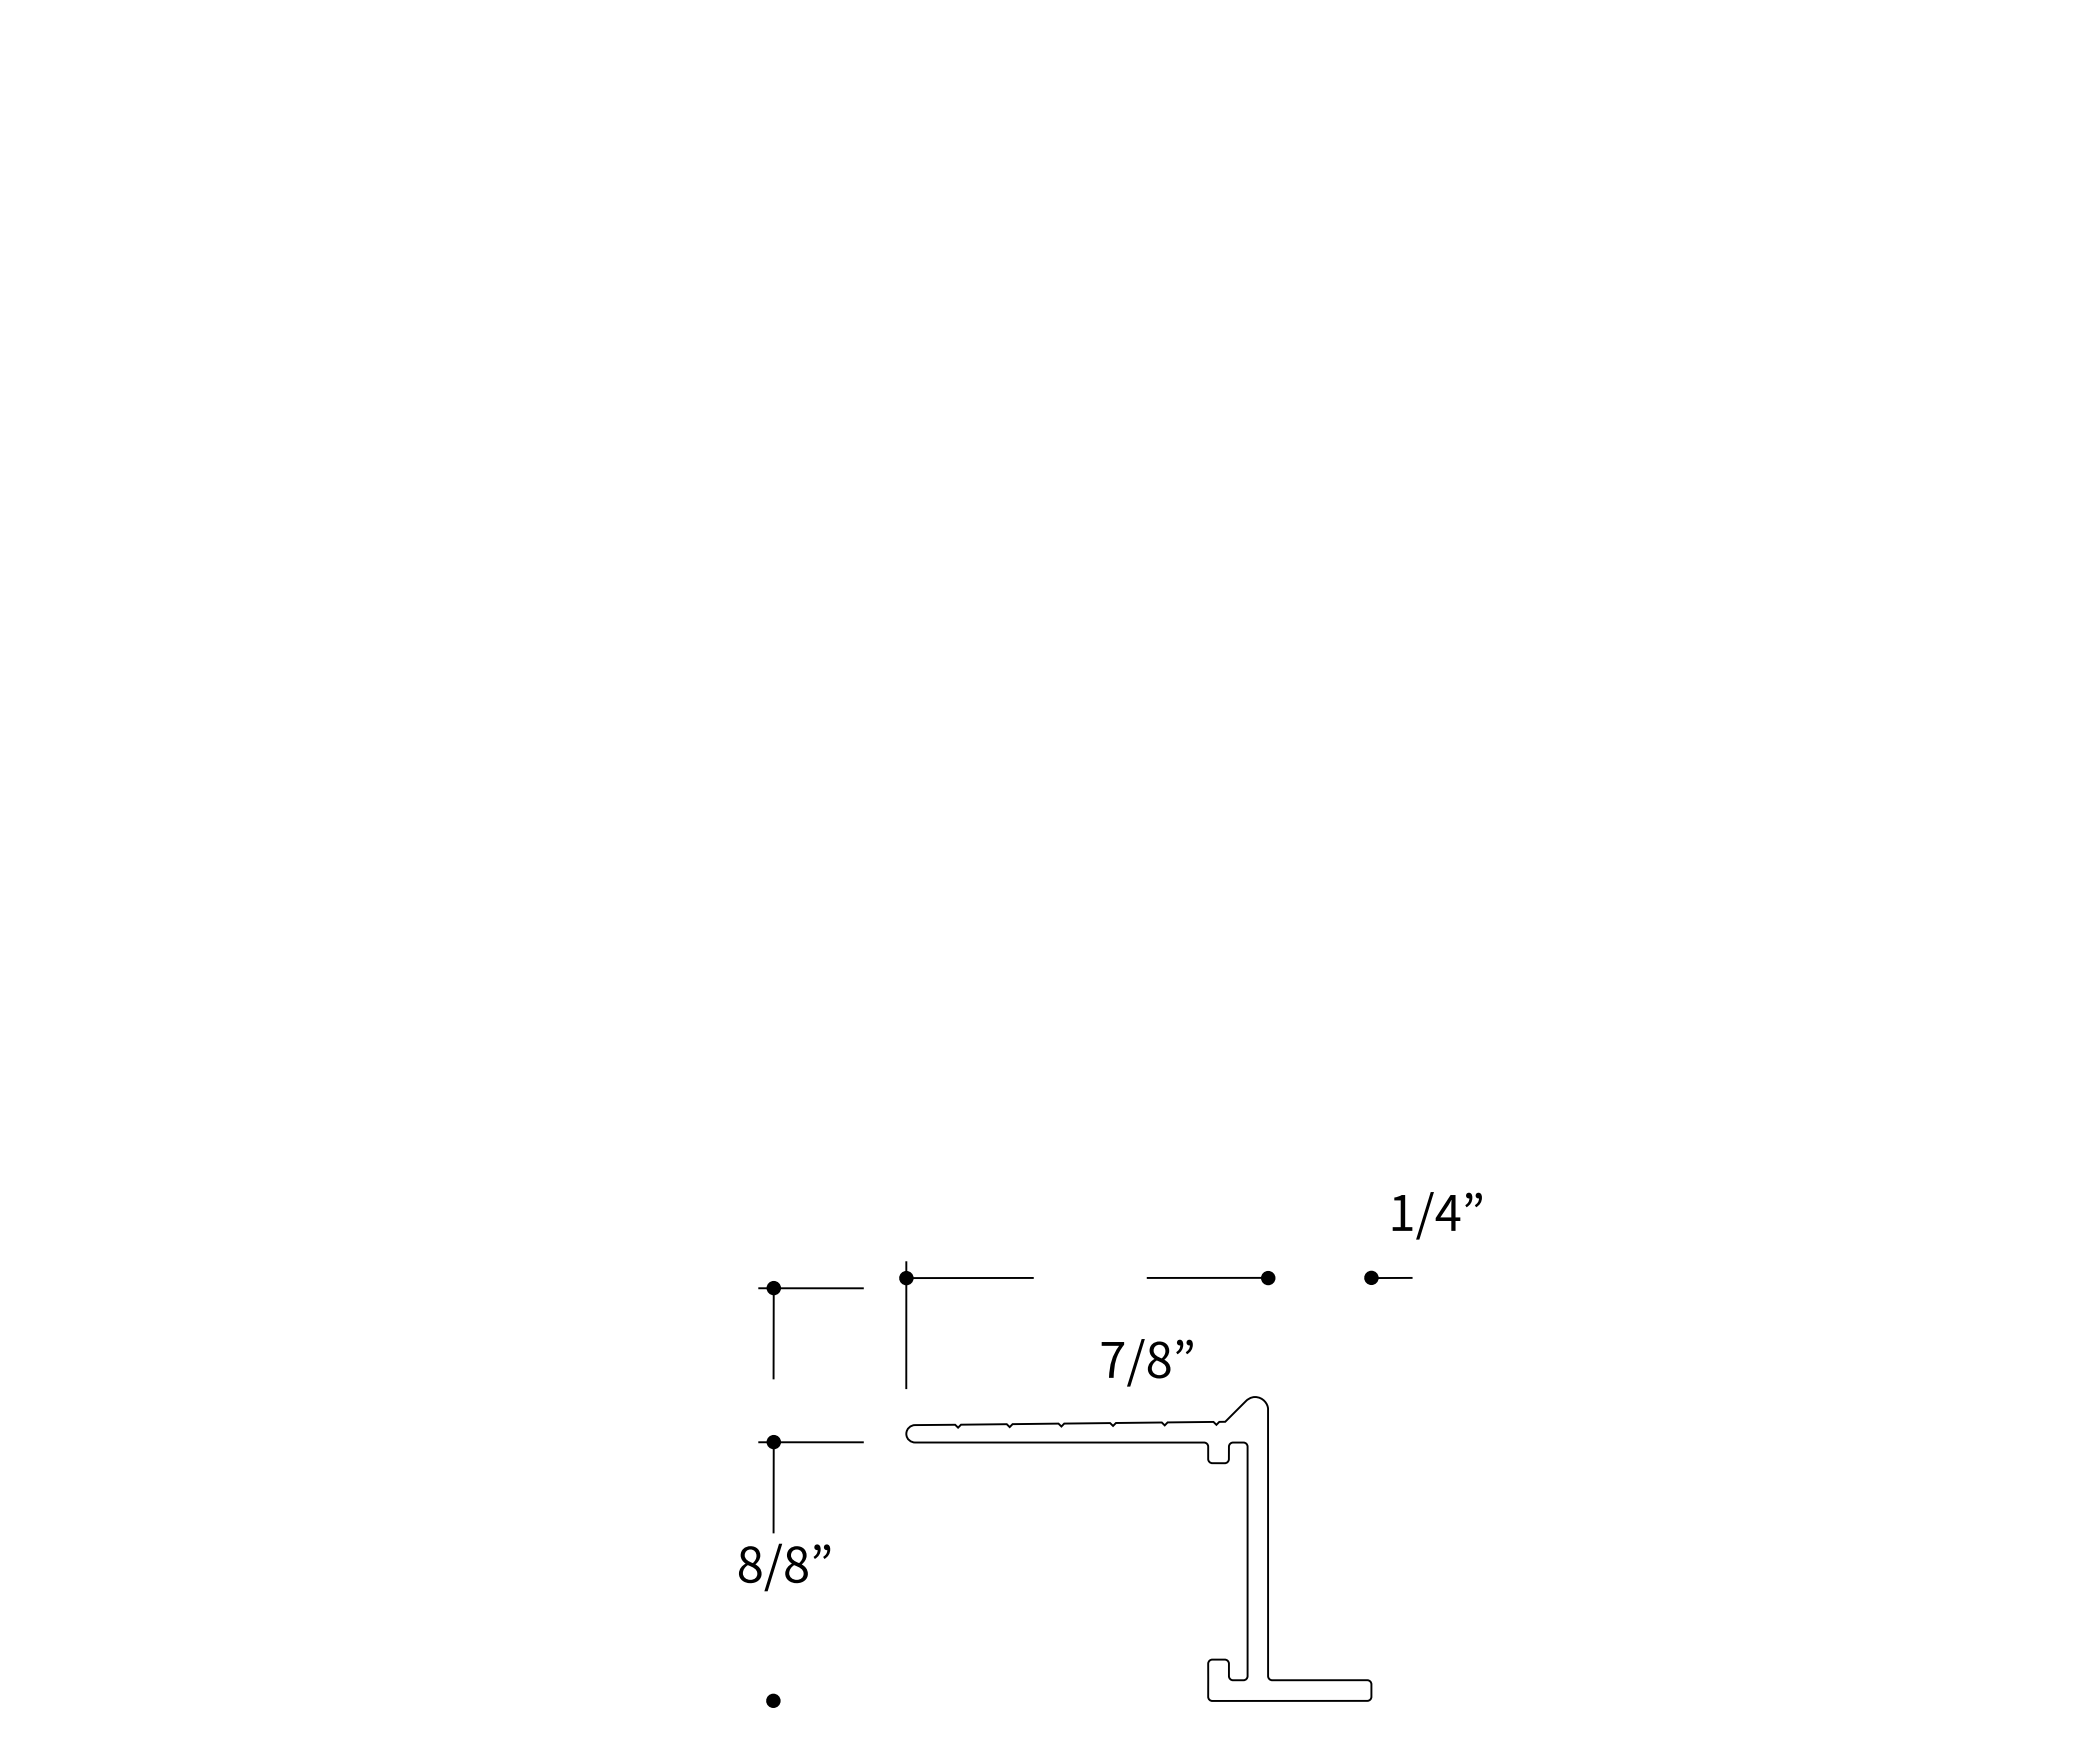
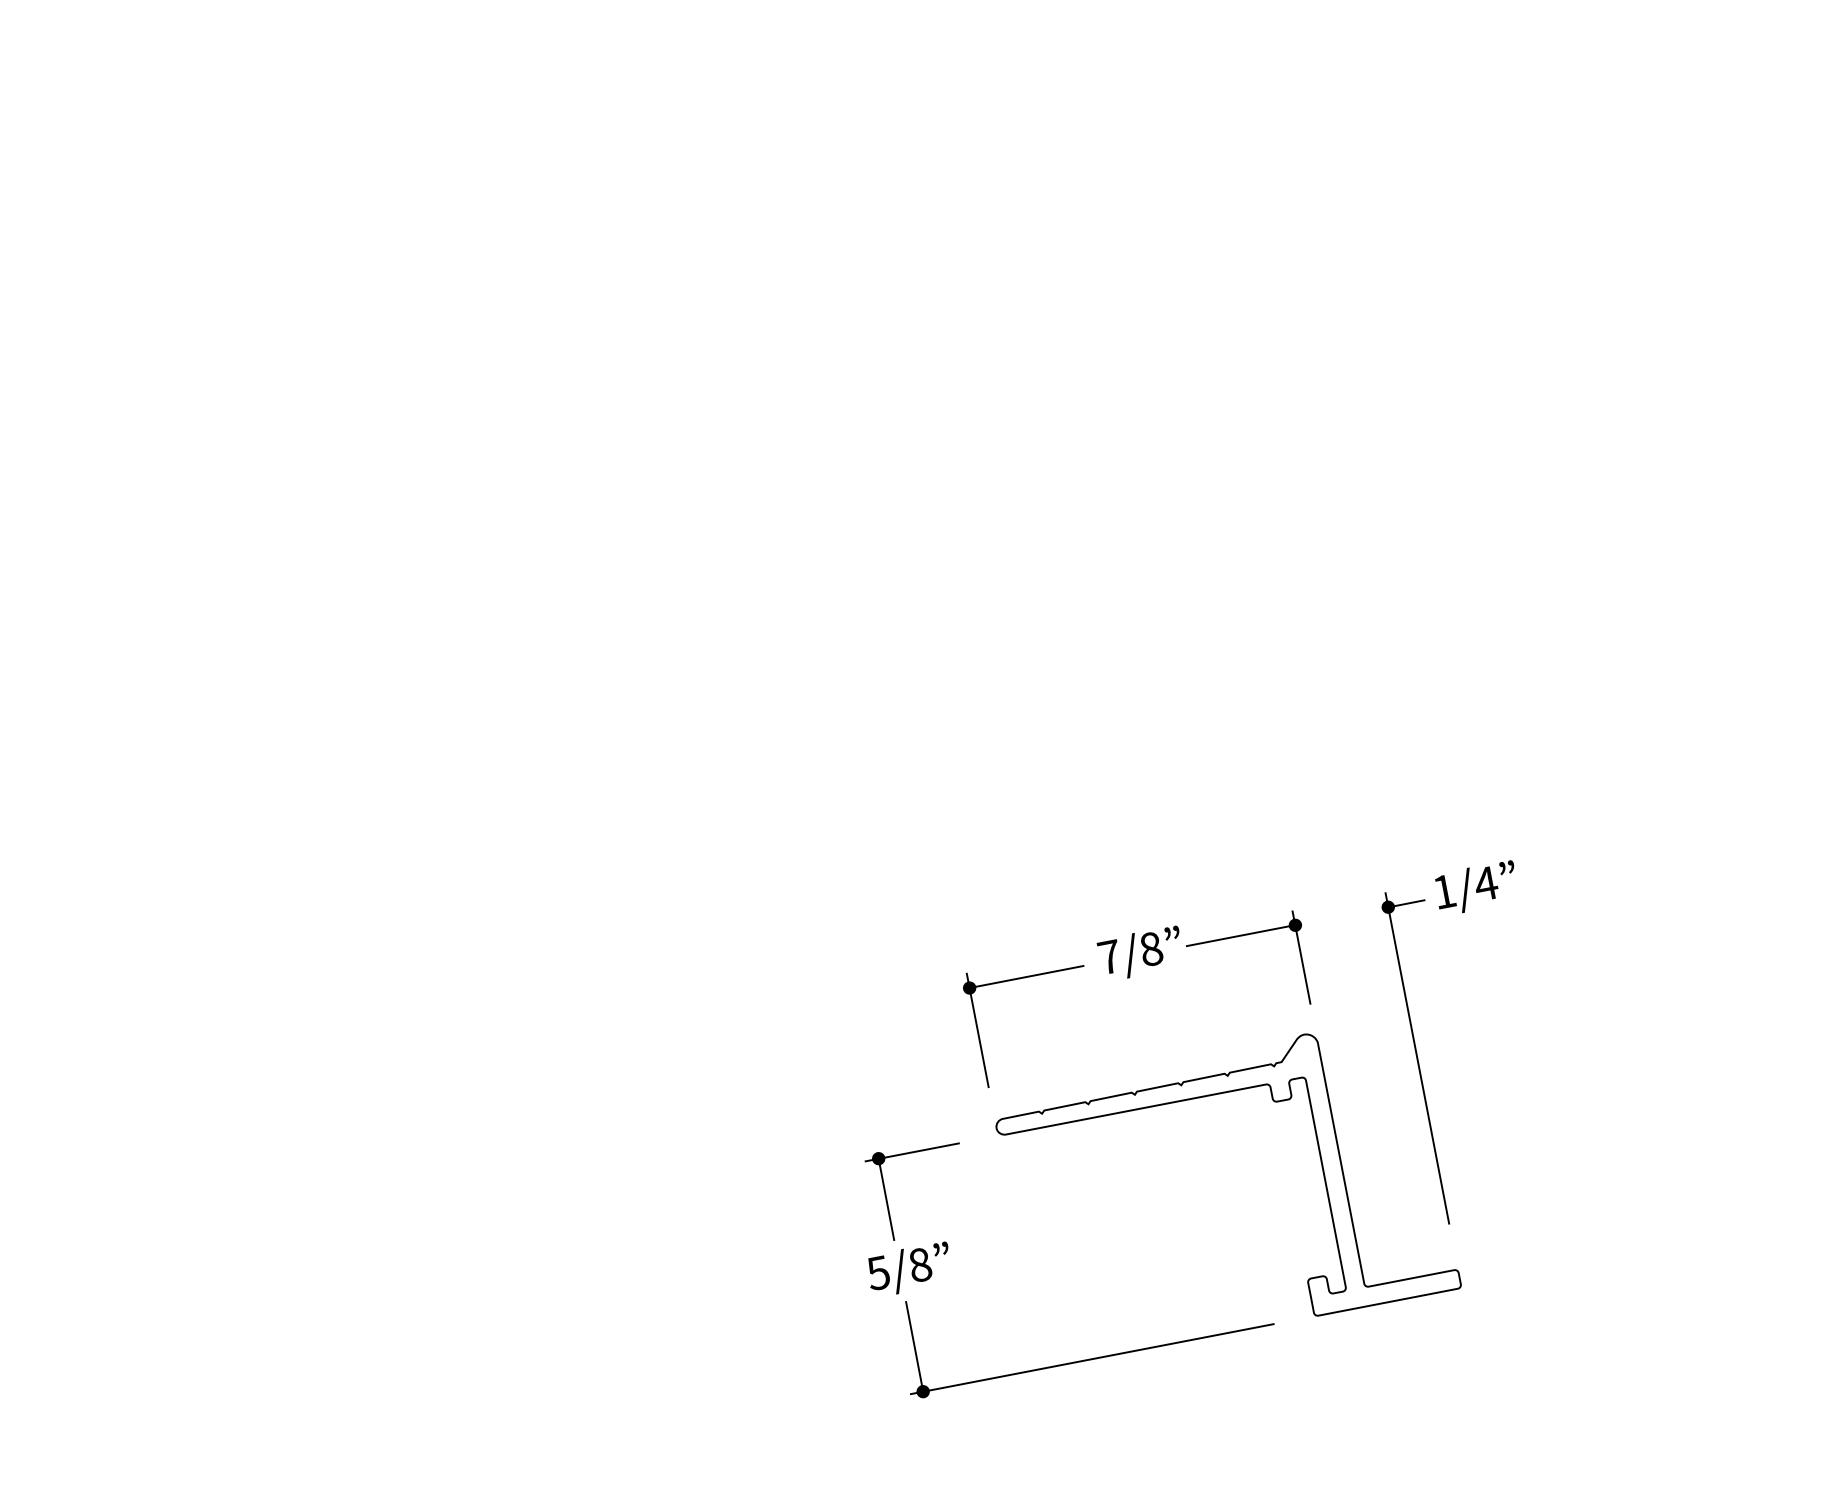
text: (1436, 1215) -> (1476, 888), moved
line: (1268, 1313) -> (1301, 957), added
part: (774, 1330) -> (859, 1058), removed
text: (1146, 1362) -> (1140, 953), moved
line: (1371, 1445) -> (1417, 1058), added
text: (749, 1564) -> (878, 1273), 8/8 -> 5/8
line: (773, 1648) -> (914, 1344), added
line: (960, 1700) -> (1091, 1358), added

